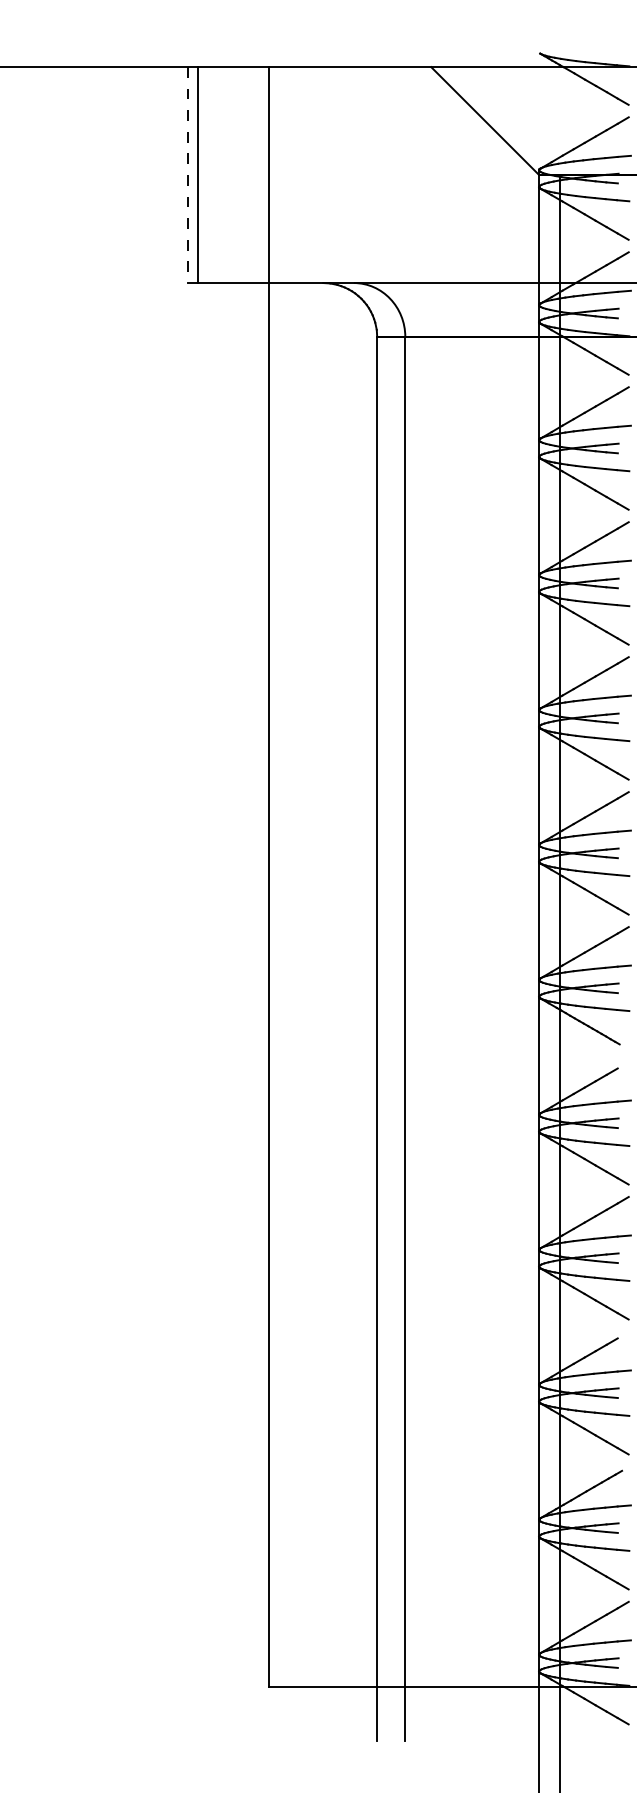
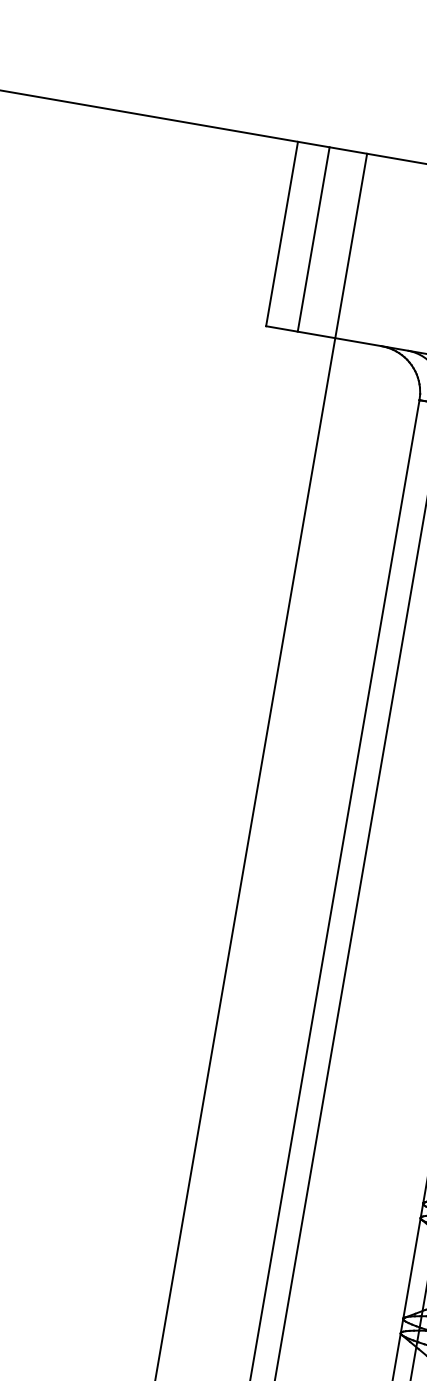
line: (188, 175) -> (282, 234), dashed -> solid
line: (198, 175) -> (313, 239), moved

